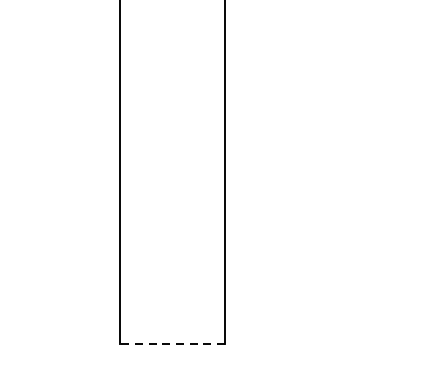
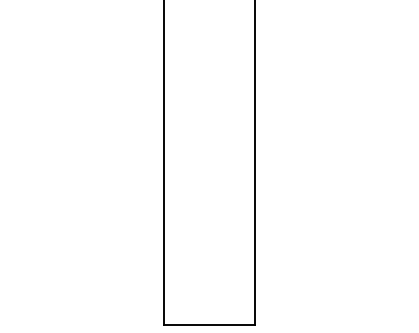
line: (172, 343) -> (209, 324), dashed -> solid

